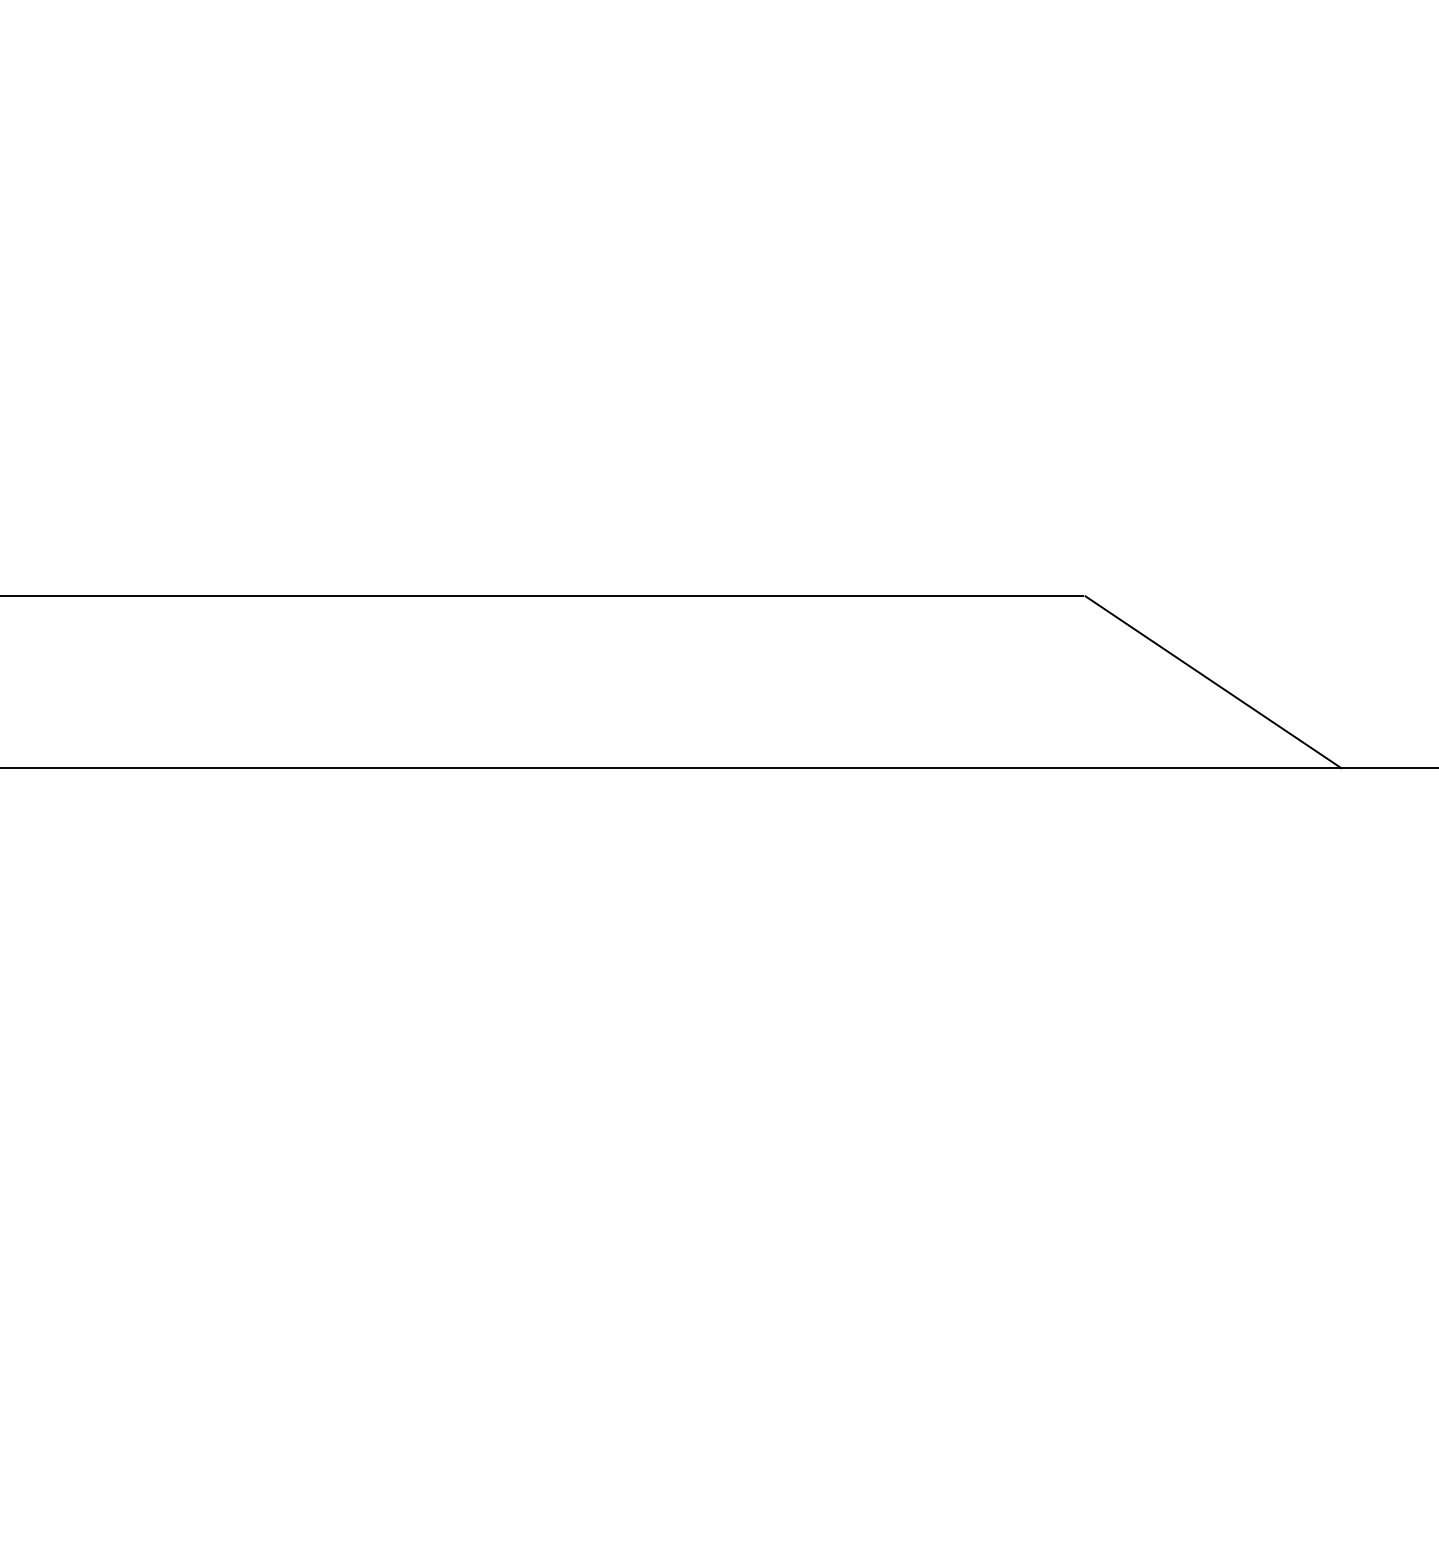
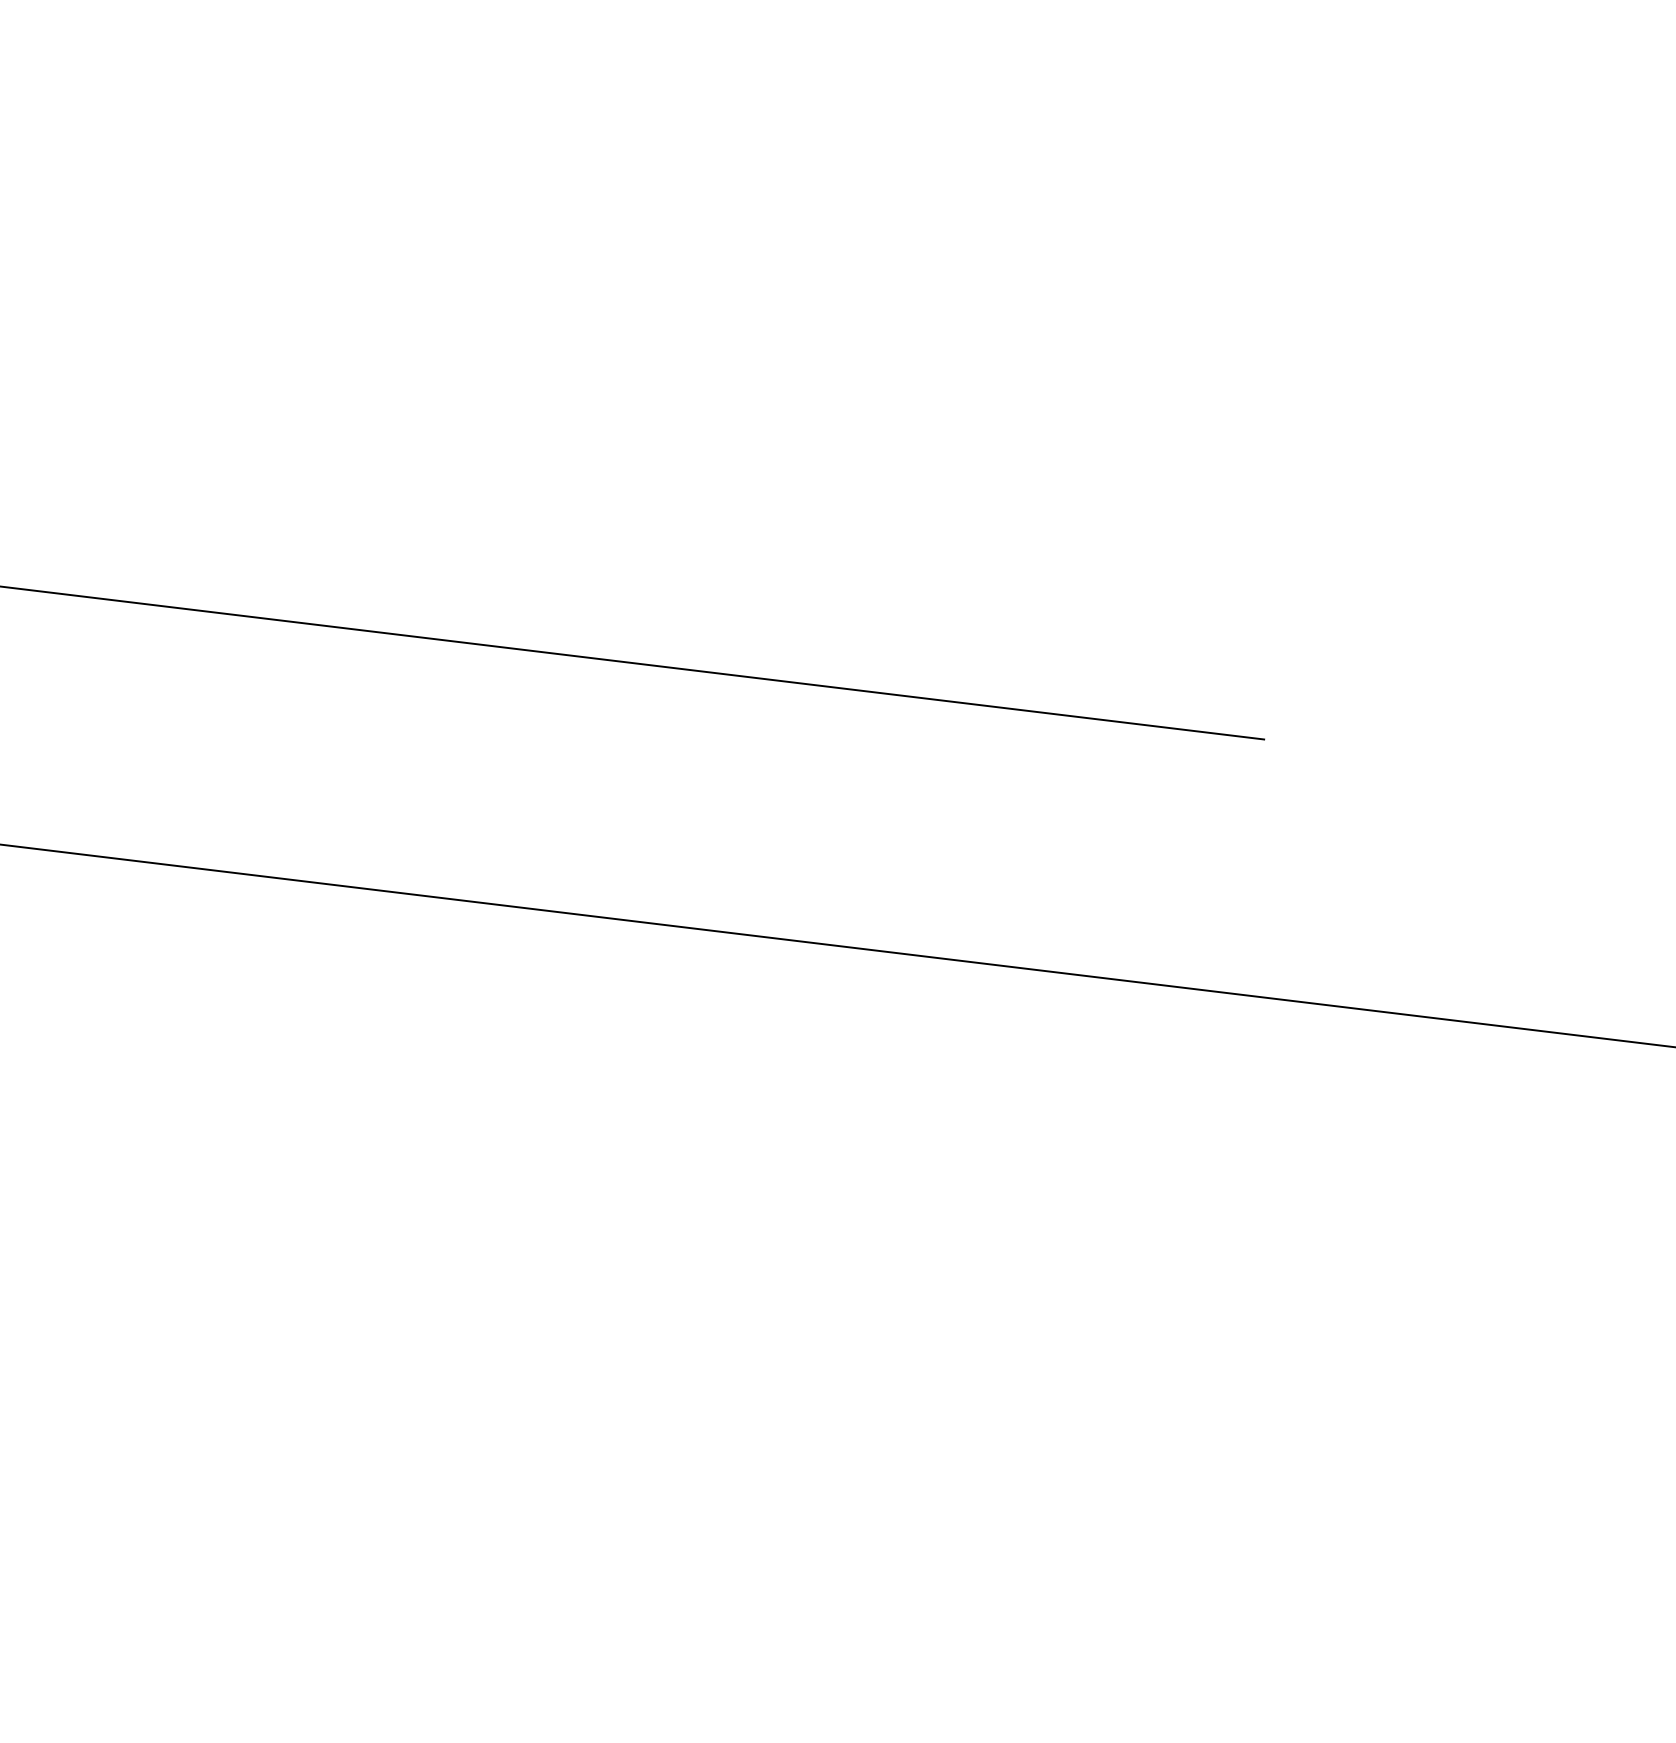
line: (1213, 682) -> (1441, 890), removed

